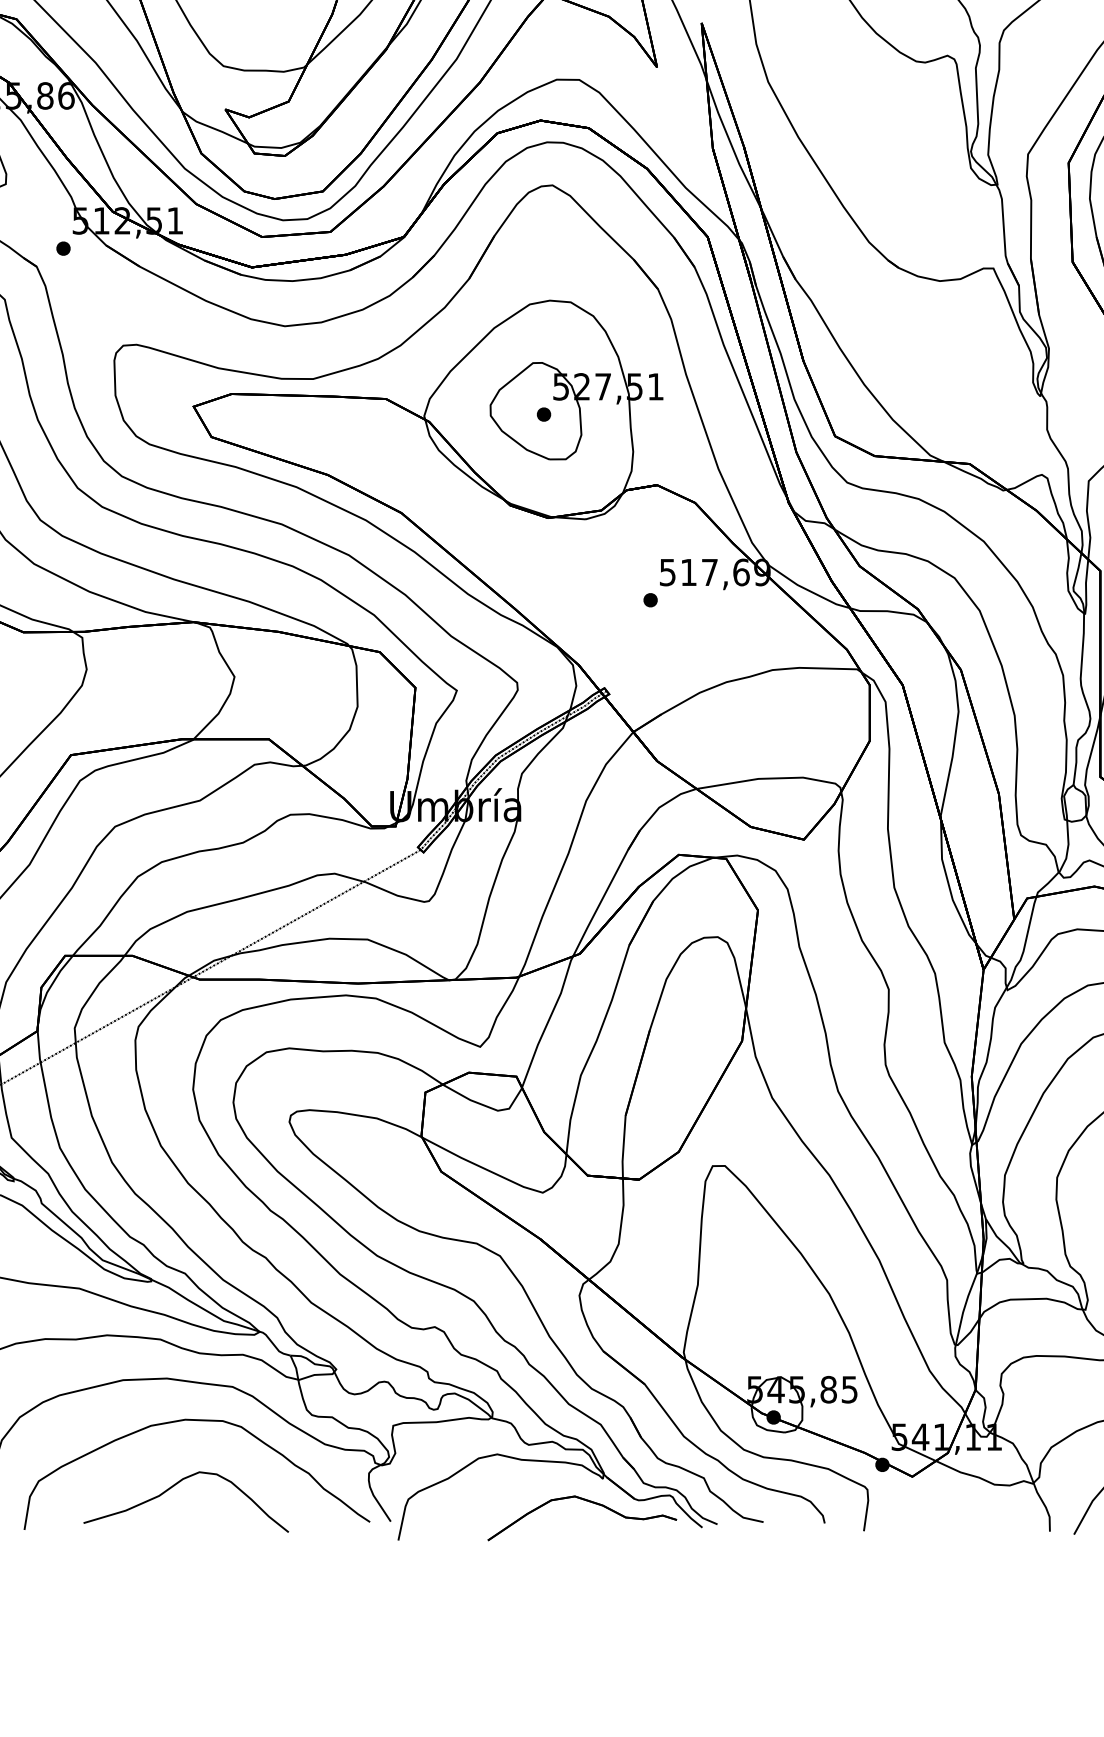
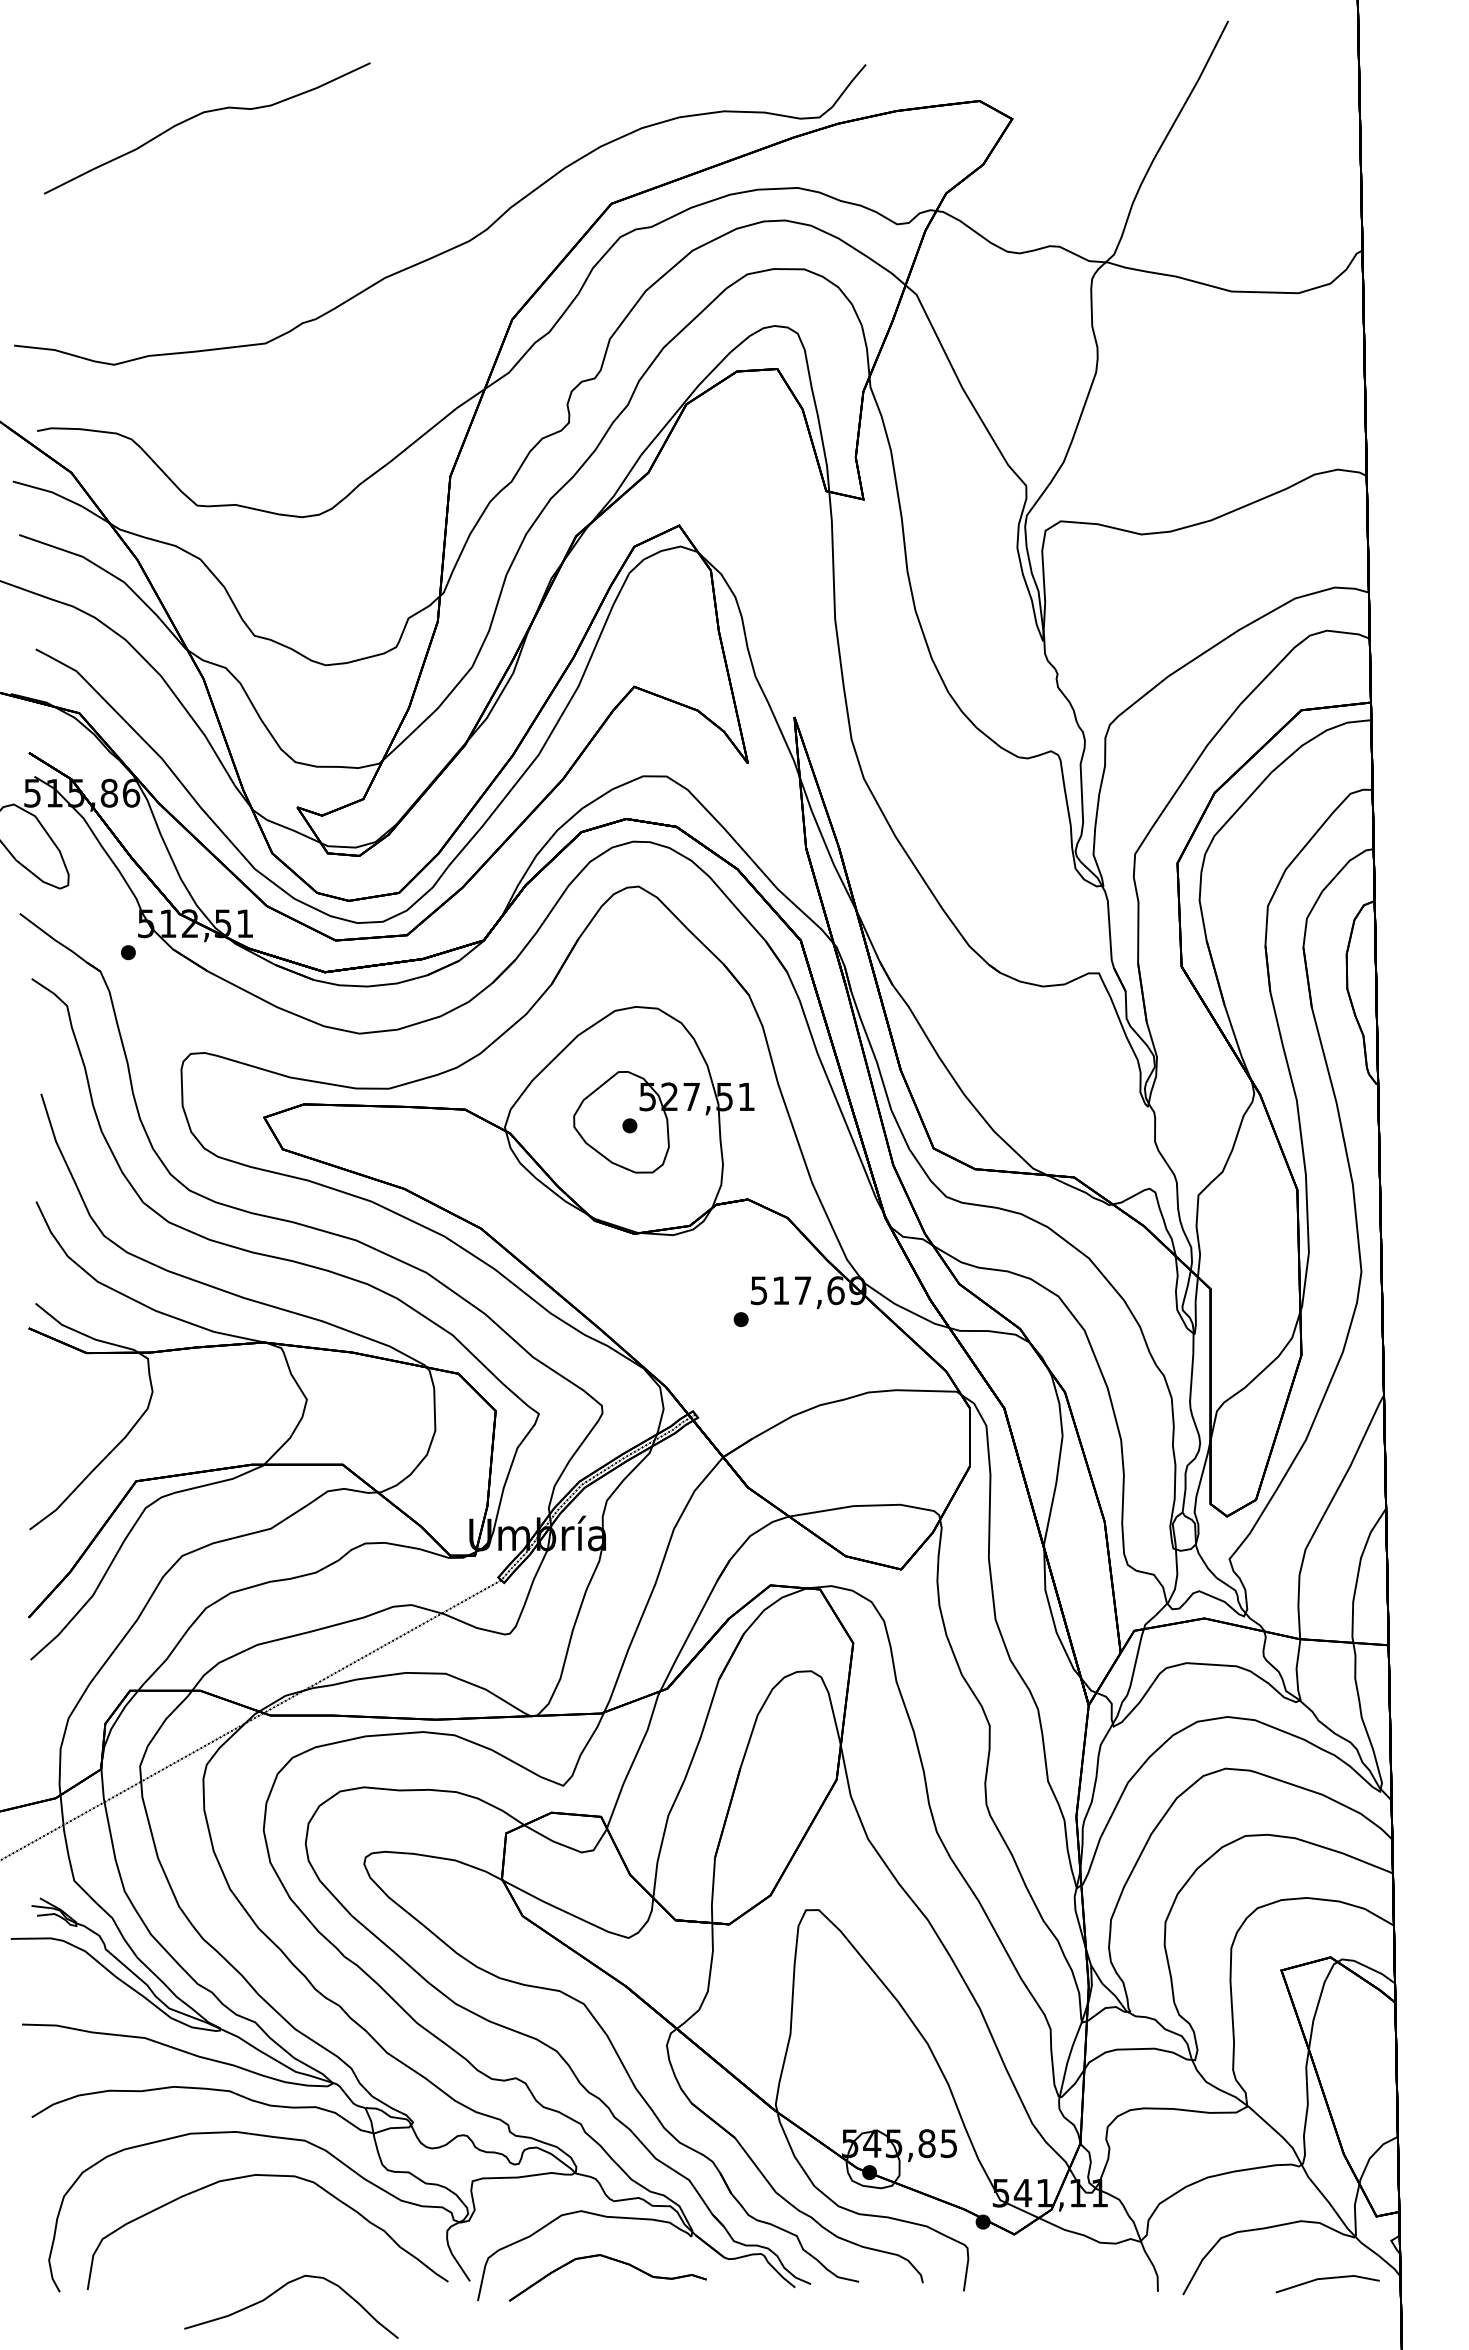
curve: (174, 1486) -> (279, 2290), moved
part: (586, 1501) -> (612, 2260), moved

